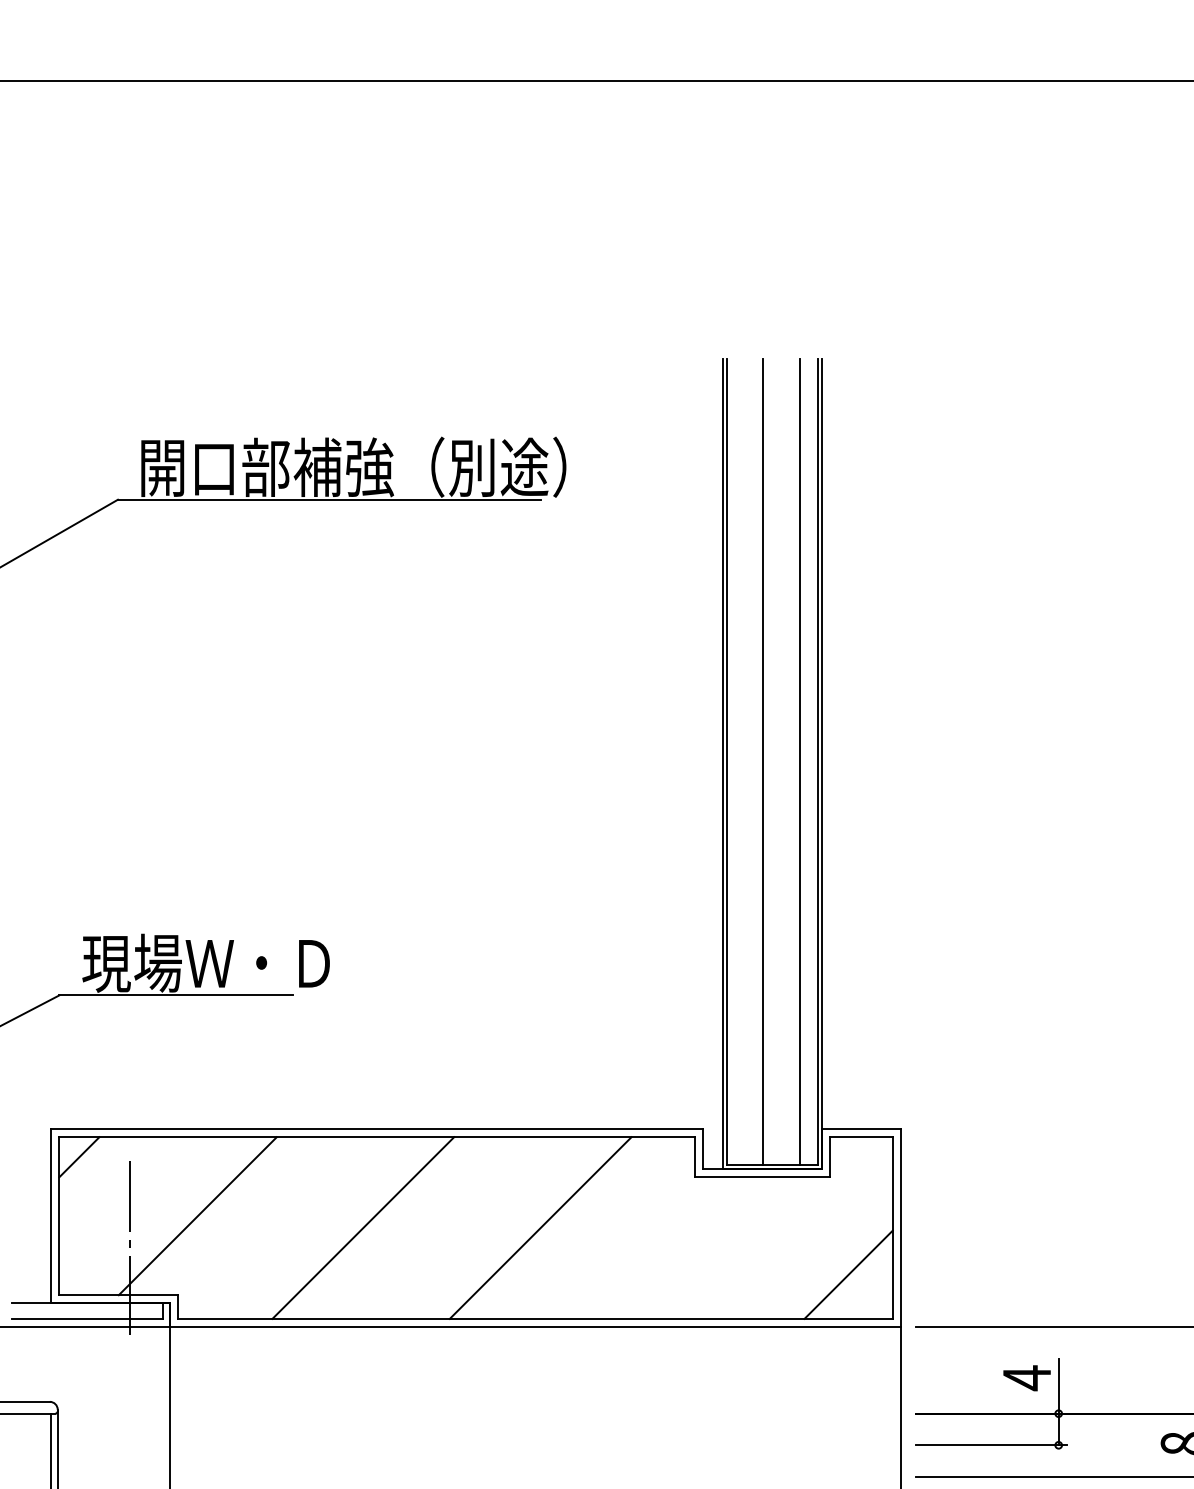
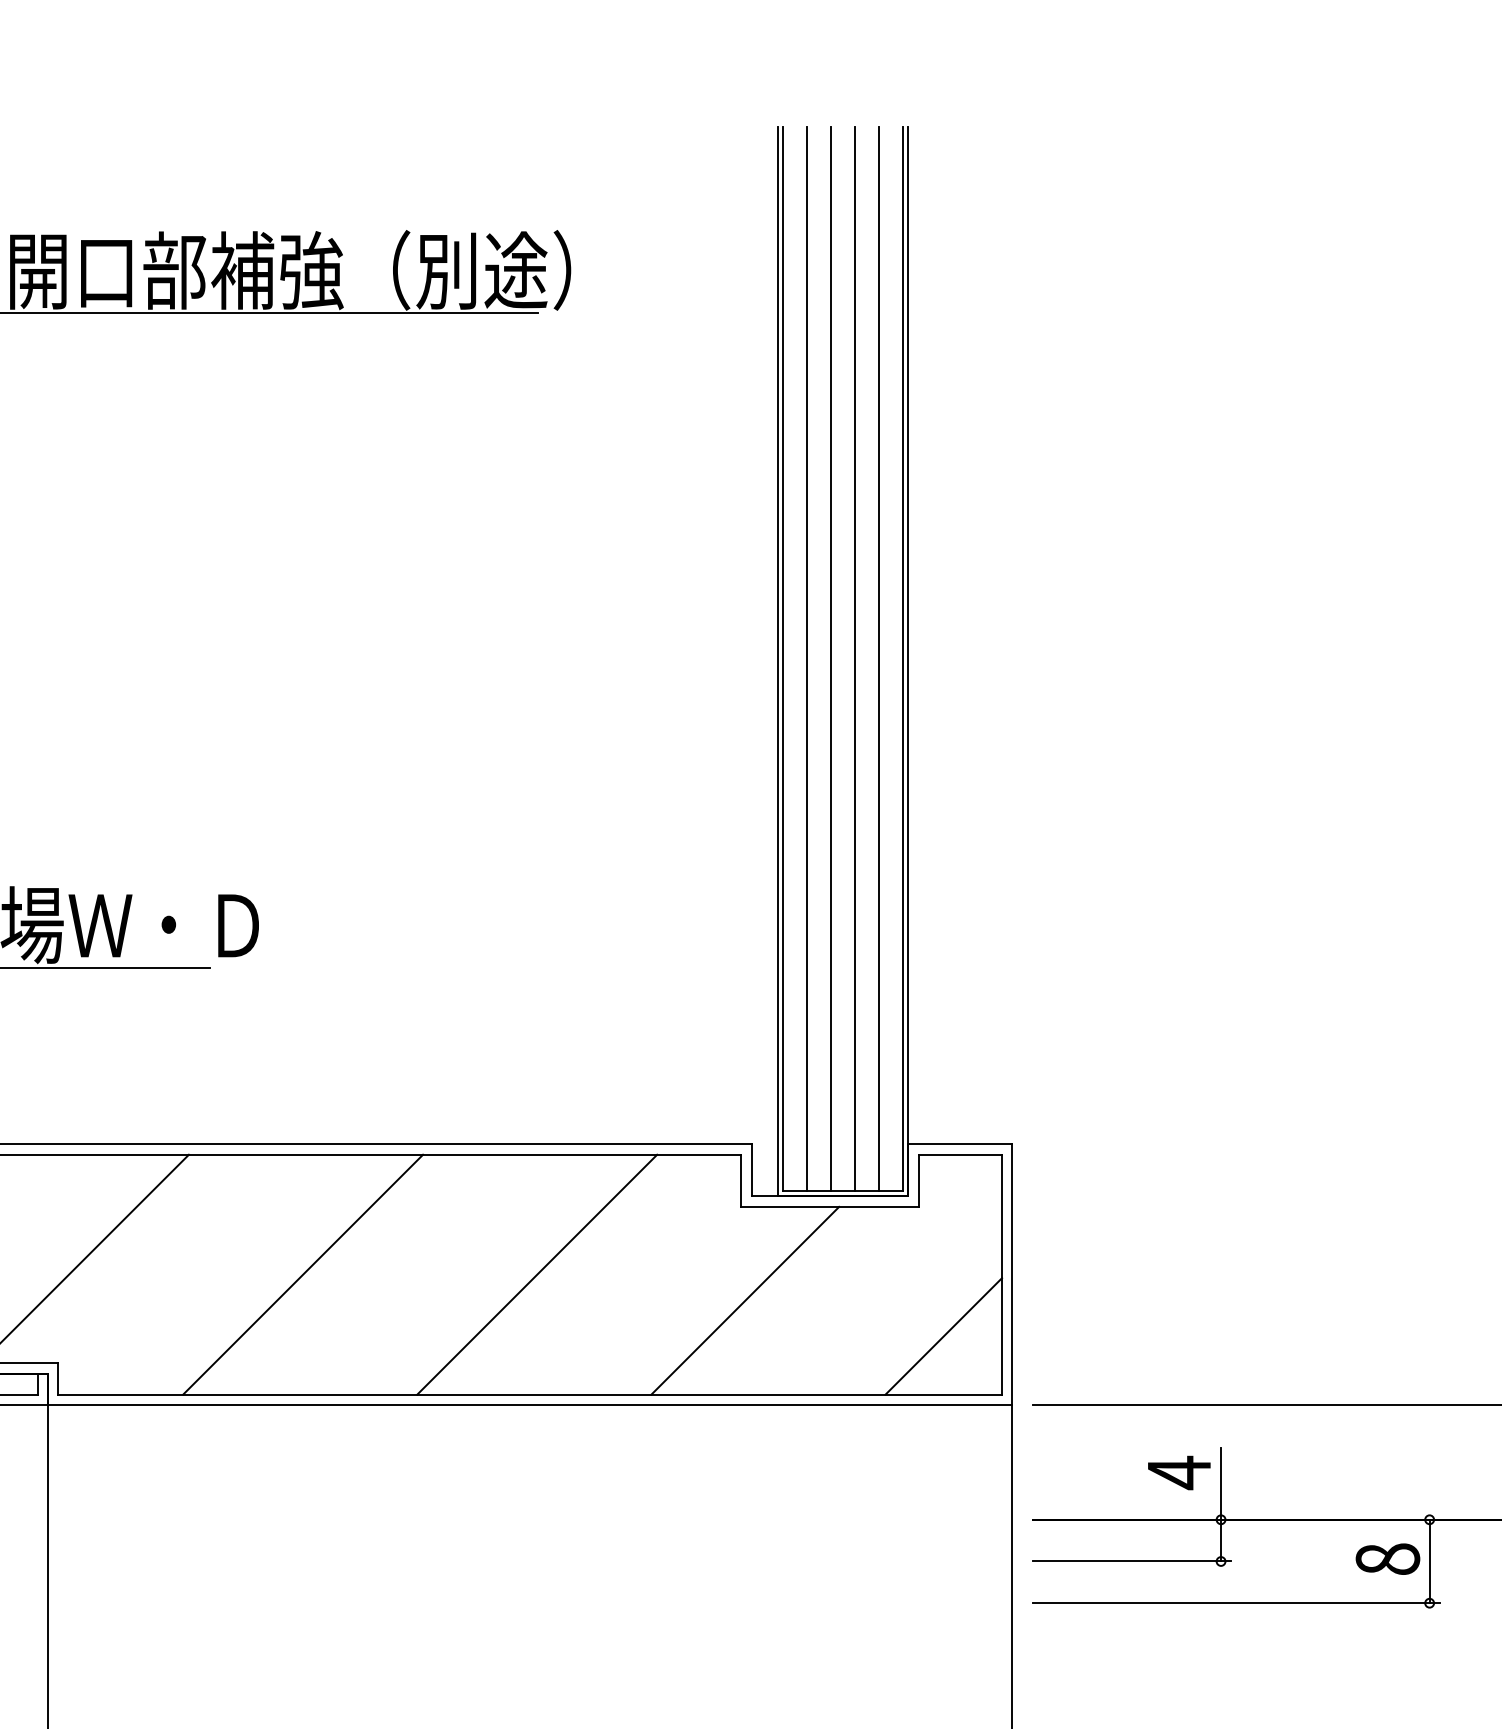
line: (745, 761) -> (807, 658), added
line: (781, 761) -> (855, 658), added
line: (698, 1247) -> (745, 1300), added

